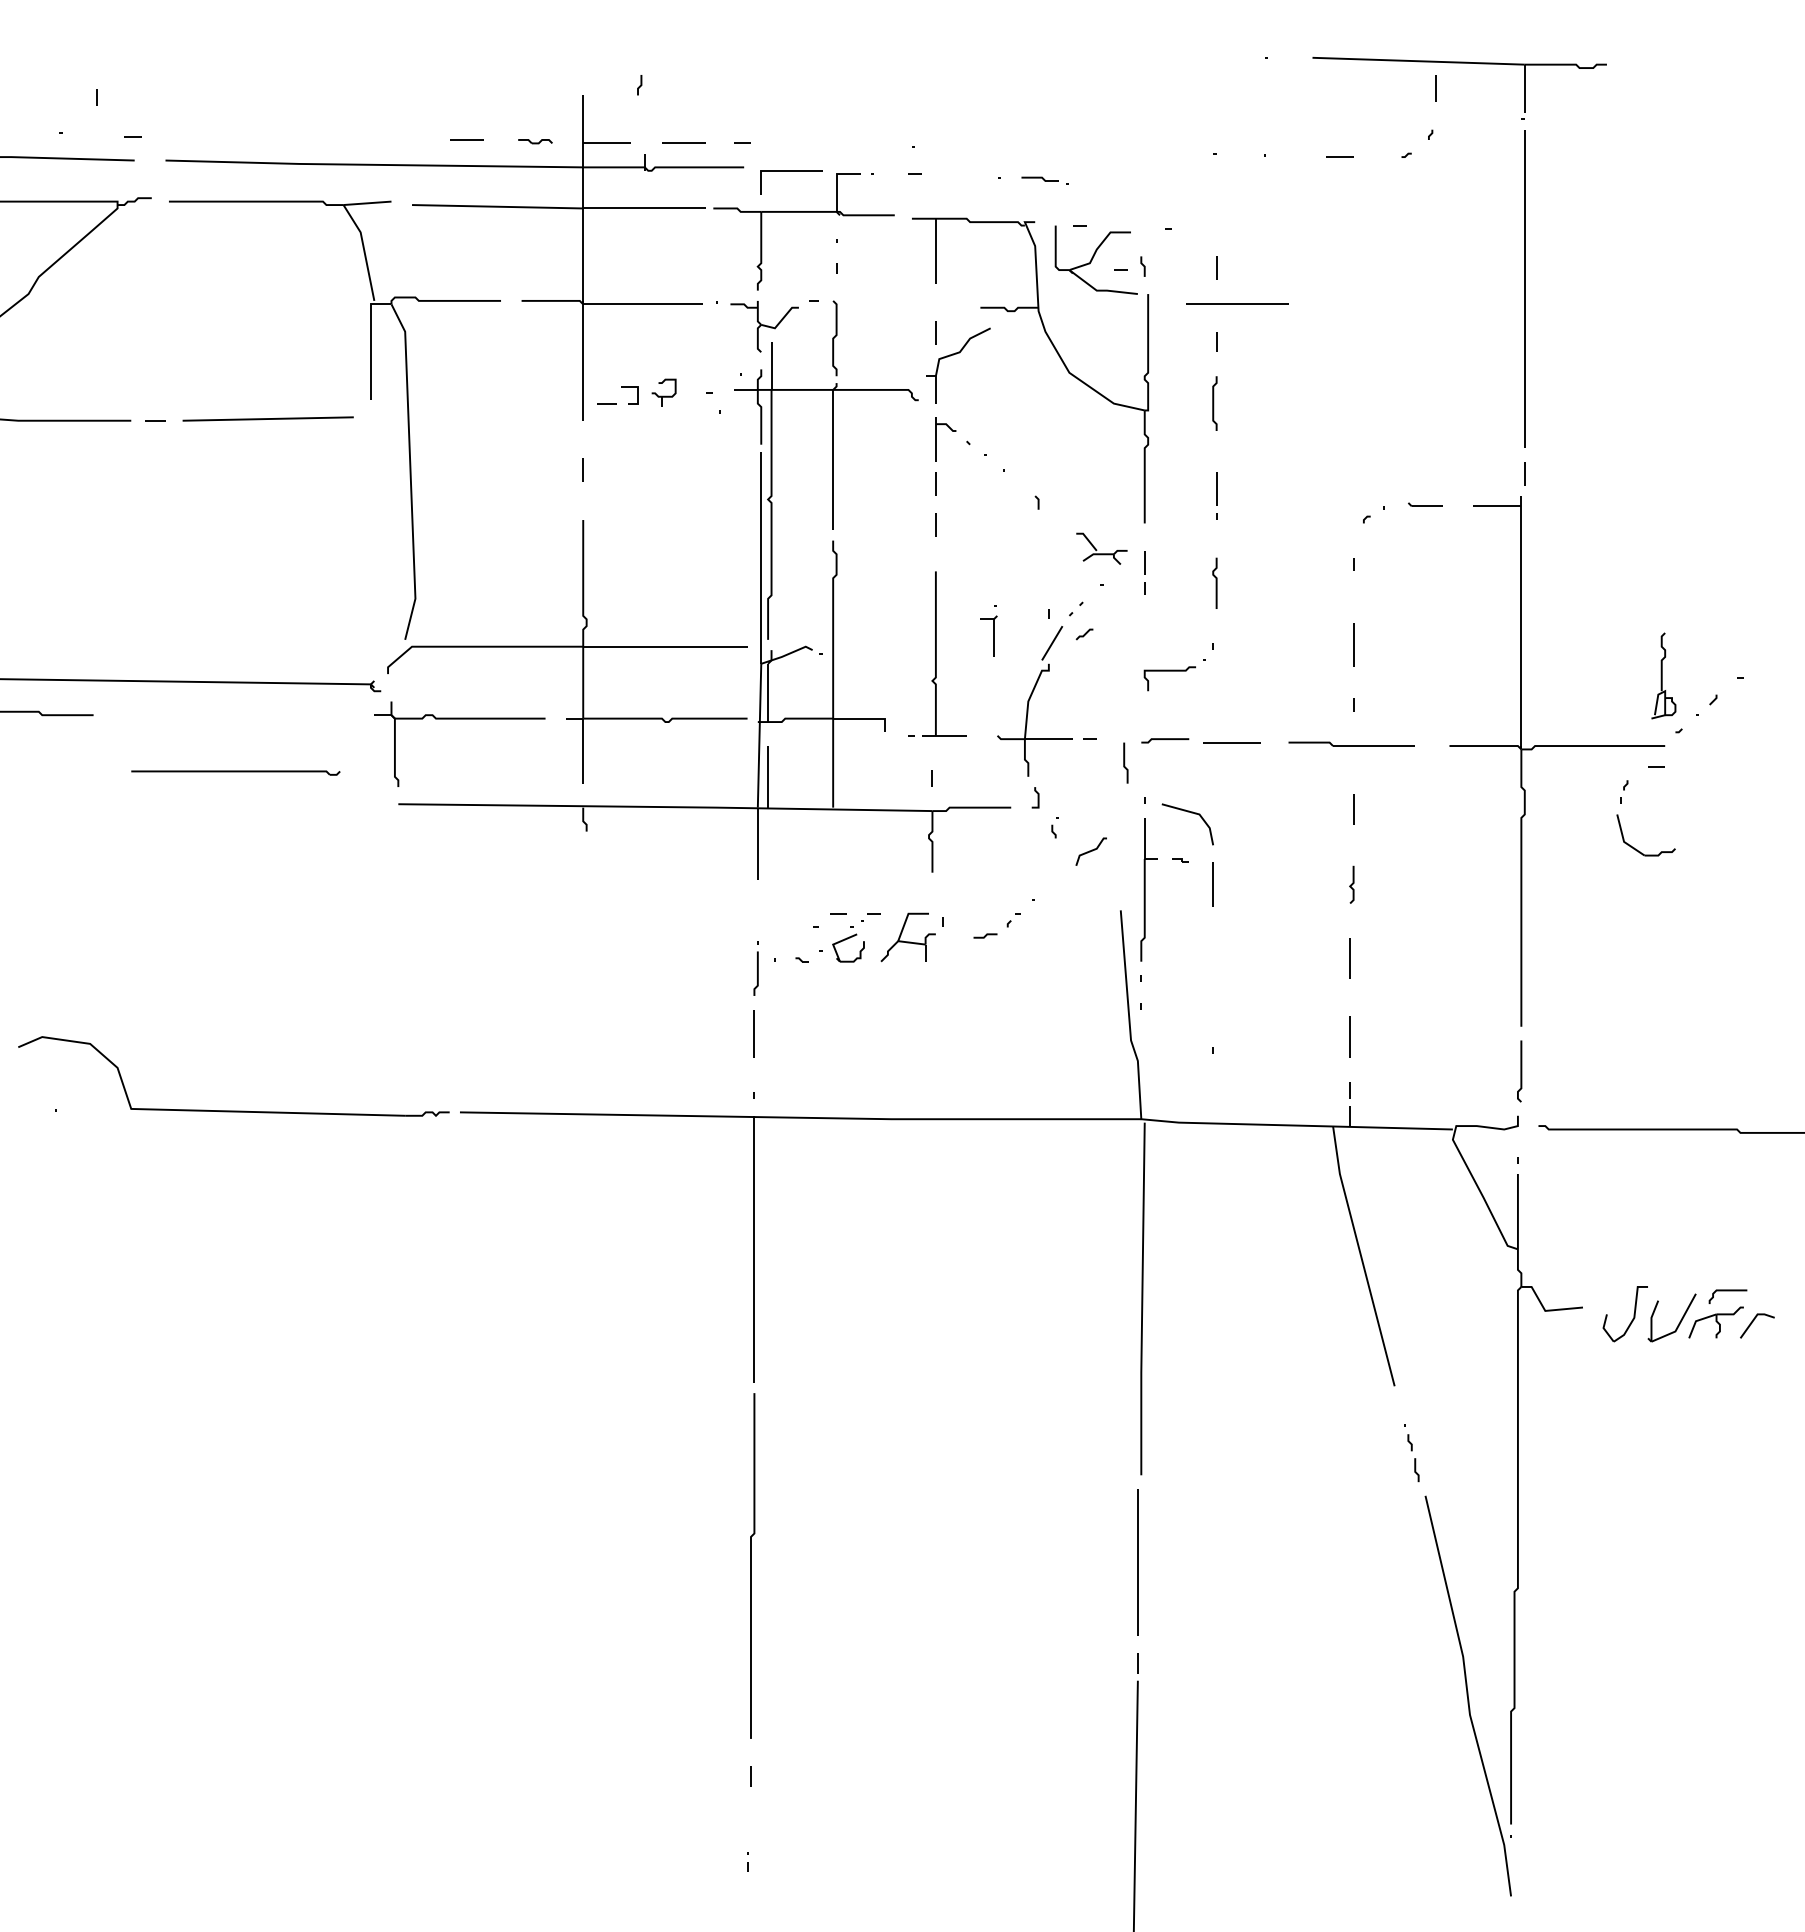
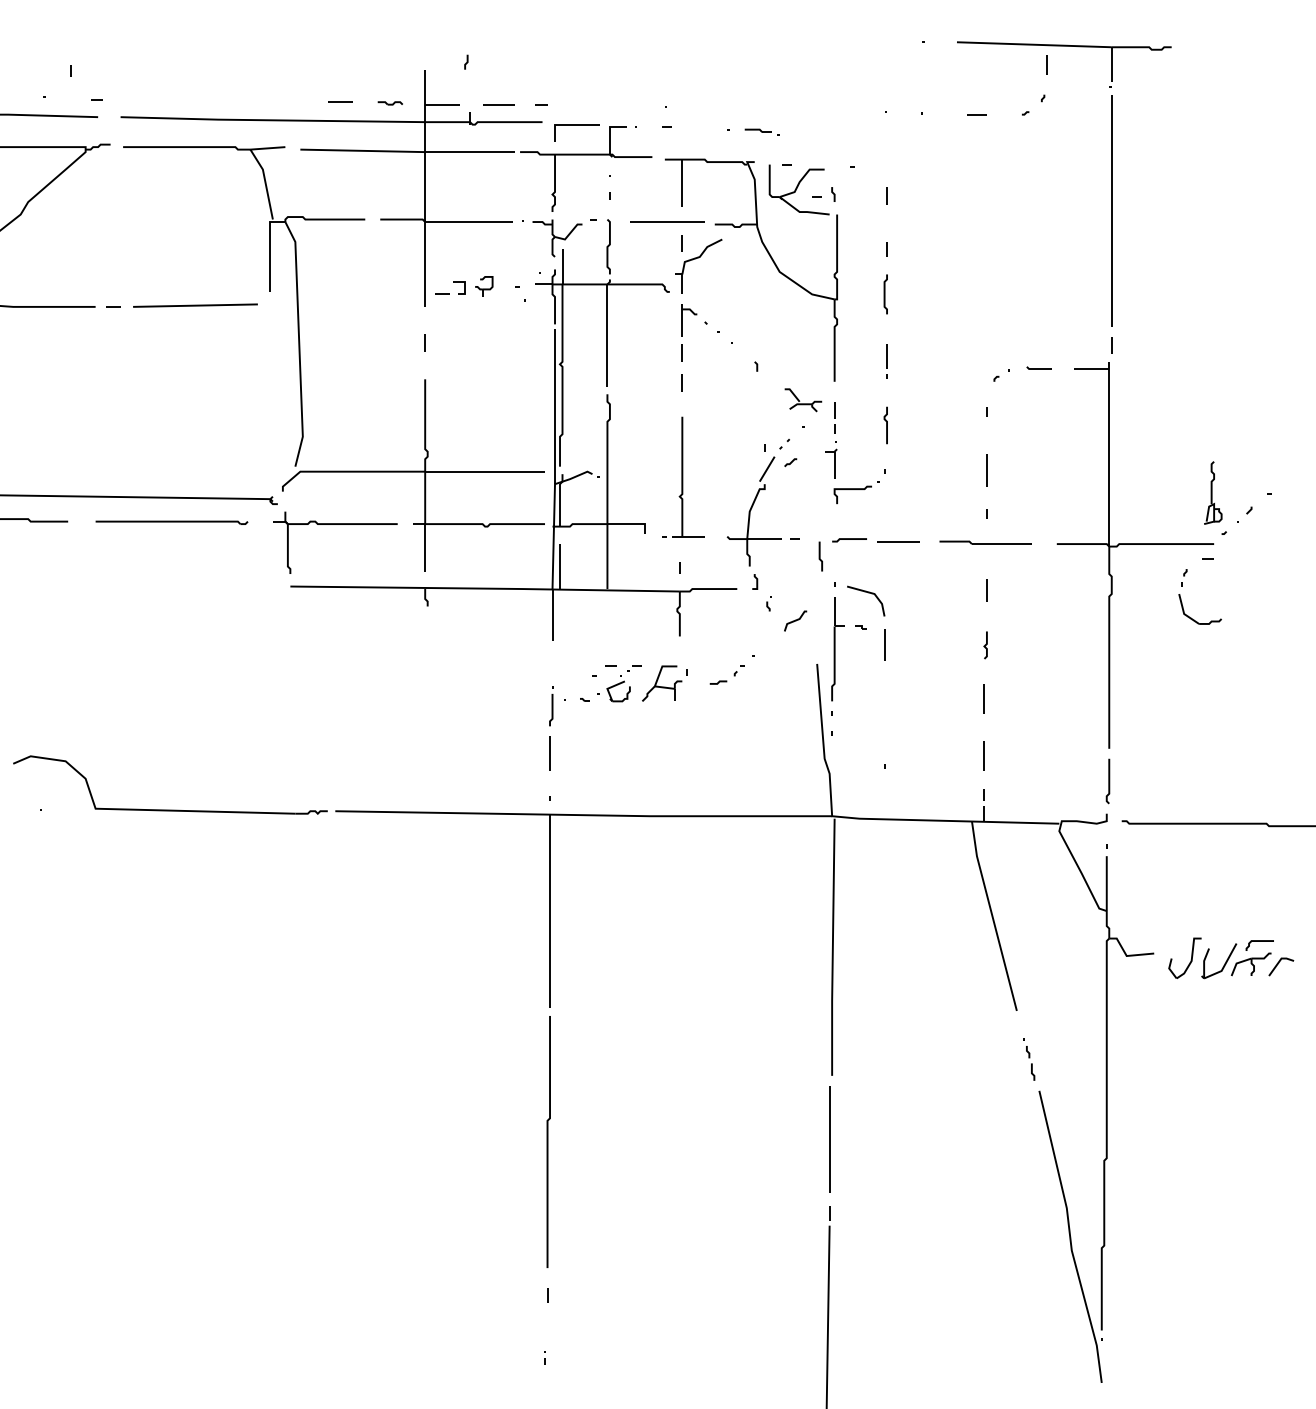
line: (1237, 303) -> (667, 221), moved
part: (989, 630) -> (831, 459), moved
part: (235, 772) -> (171, 522), moved

